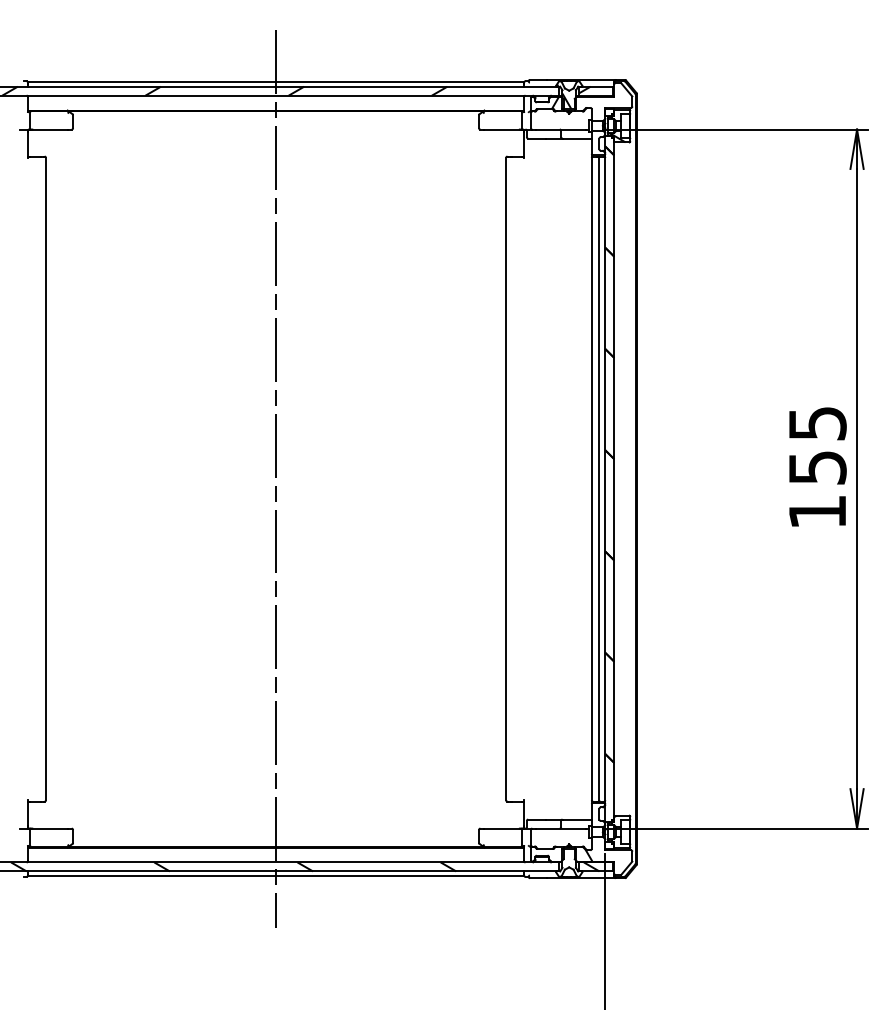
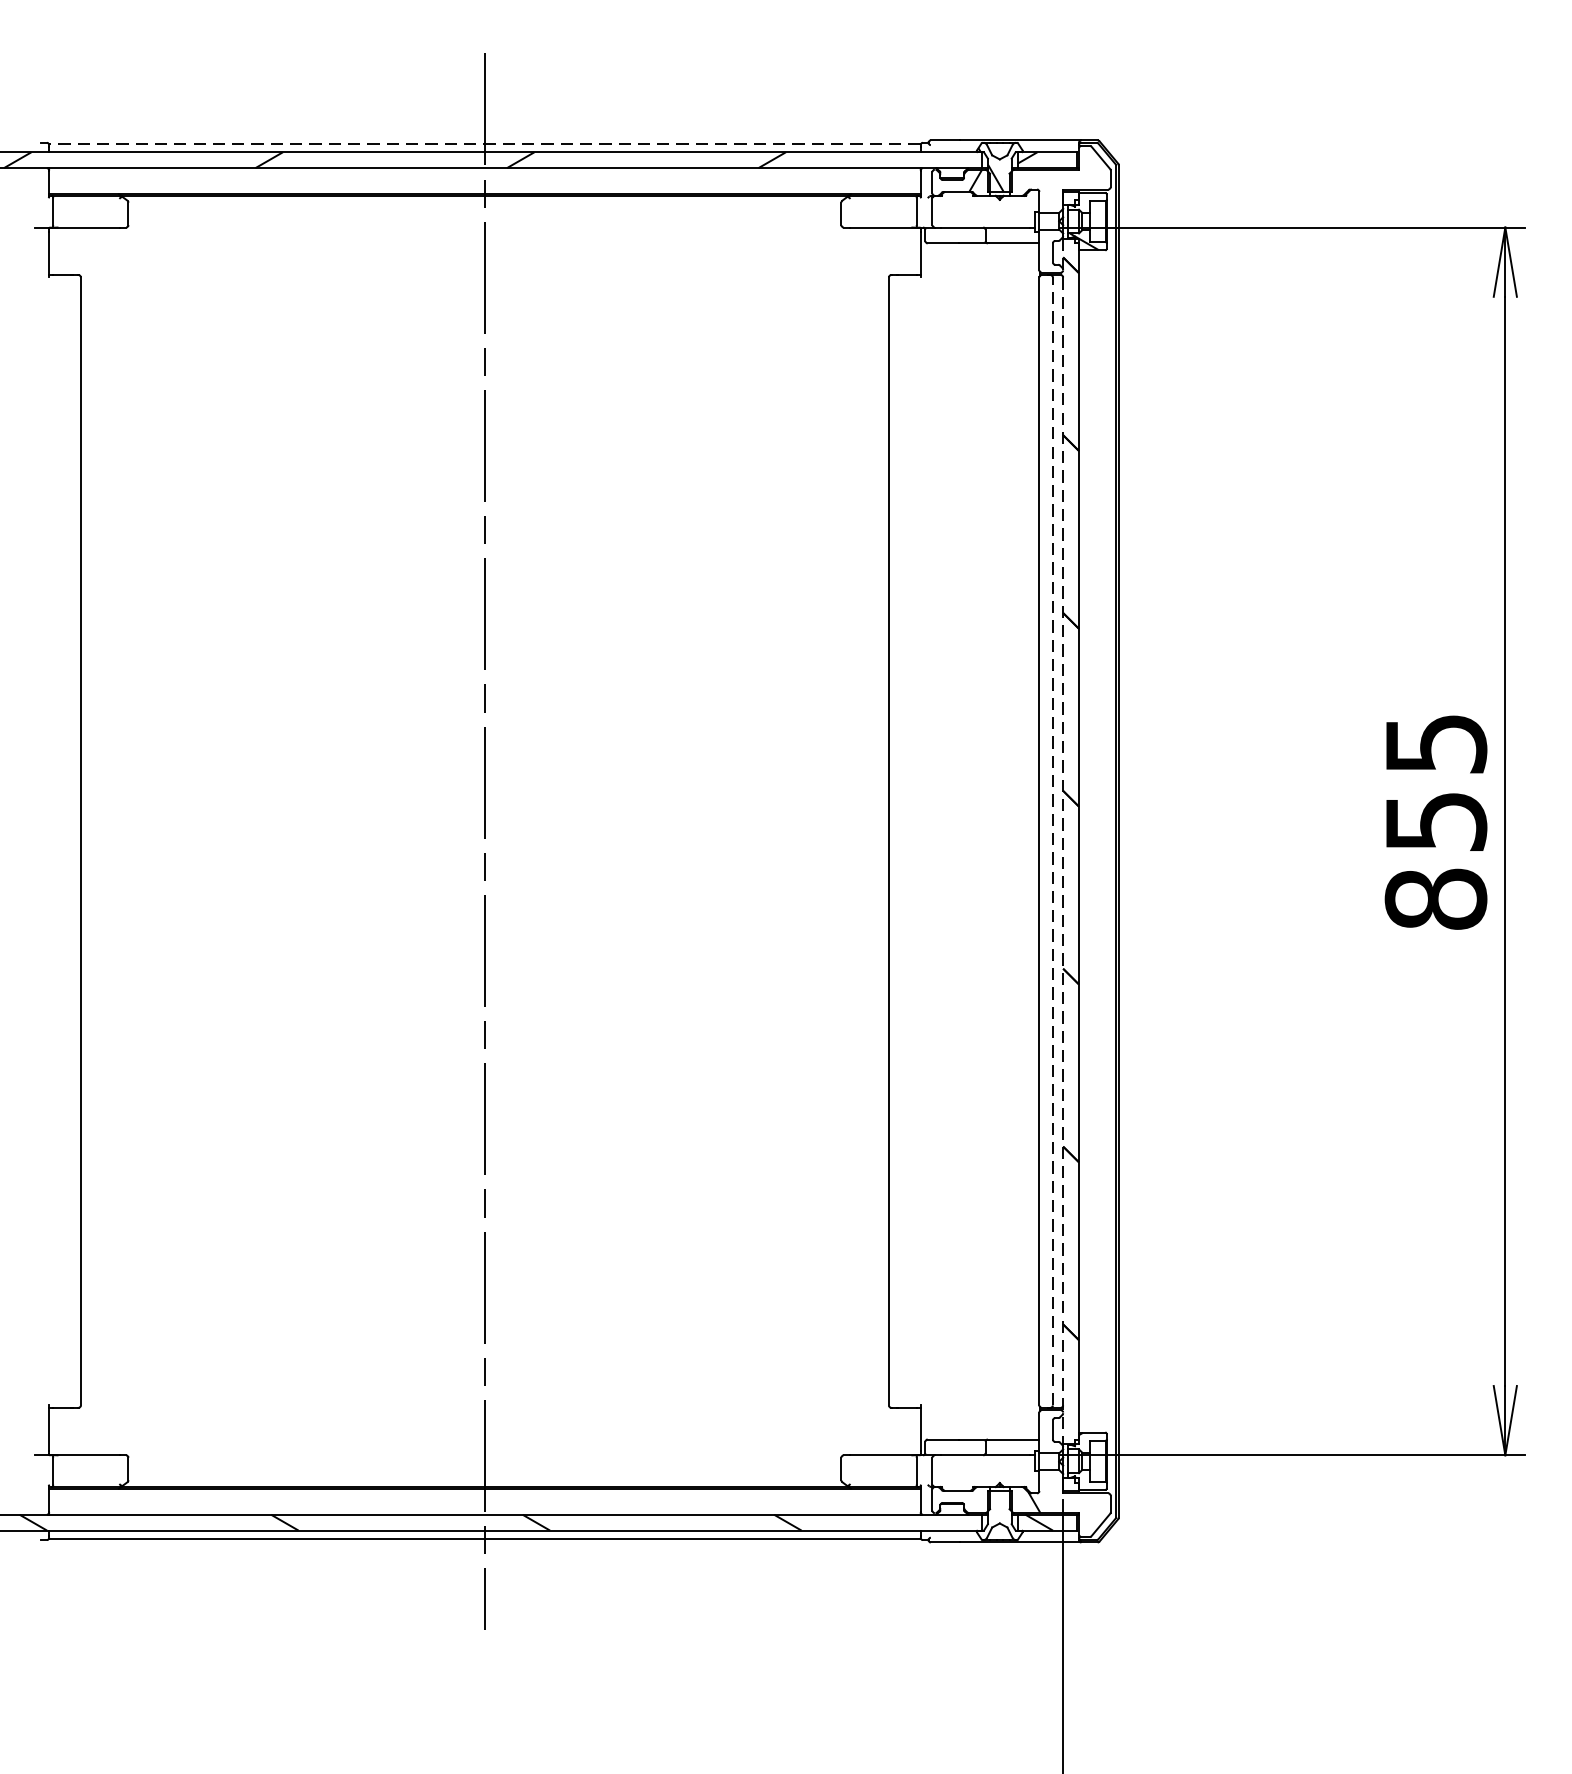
line: (275, 82) -> (483, 144), solid -> dashed
line: (599, 478) -> (1052, 840), solid -> dashed
line: (605, 479) -> (1063, 842), solid -> dashed
text: (817, 511) -> (1435, 898), 155 -> 855

